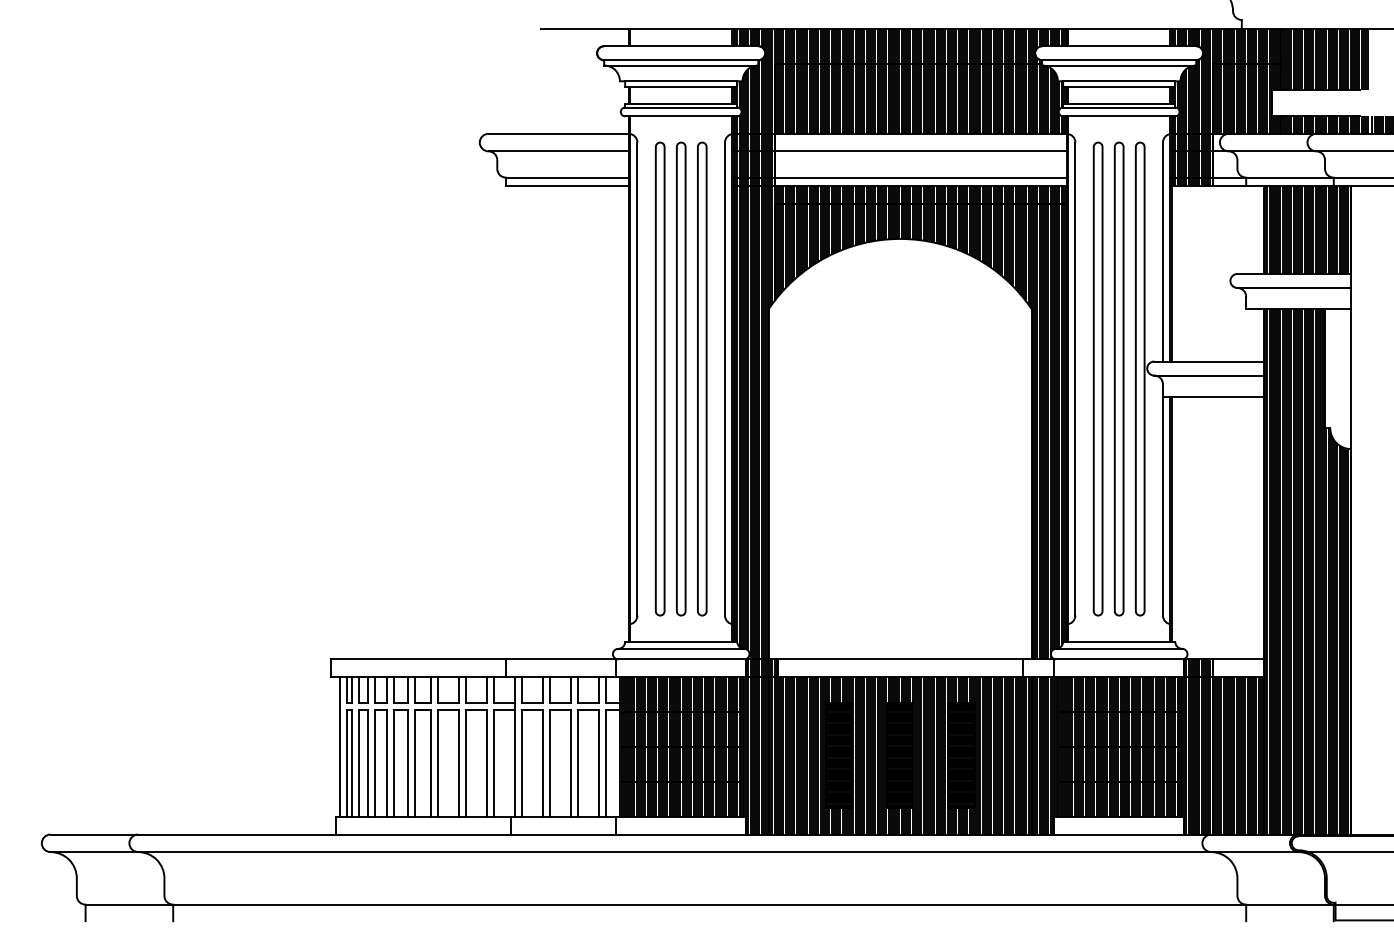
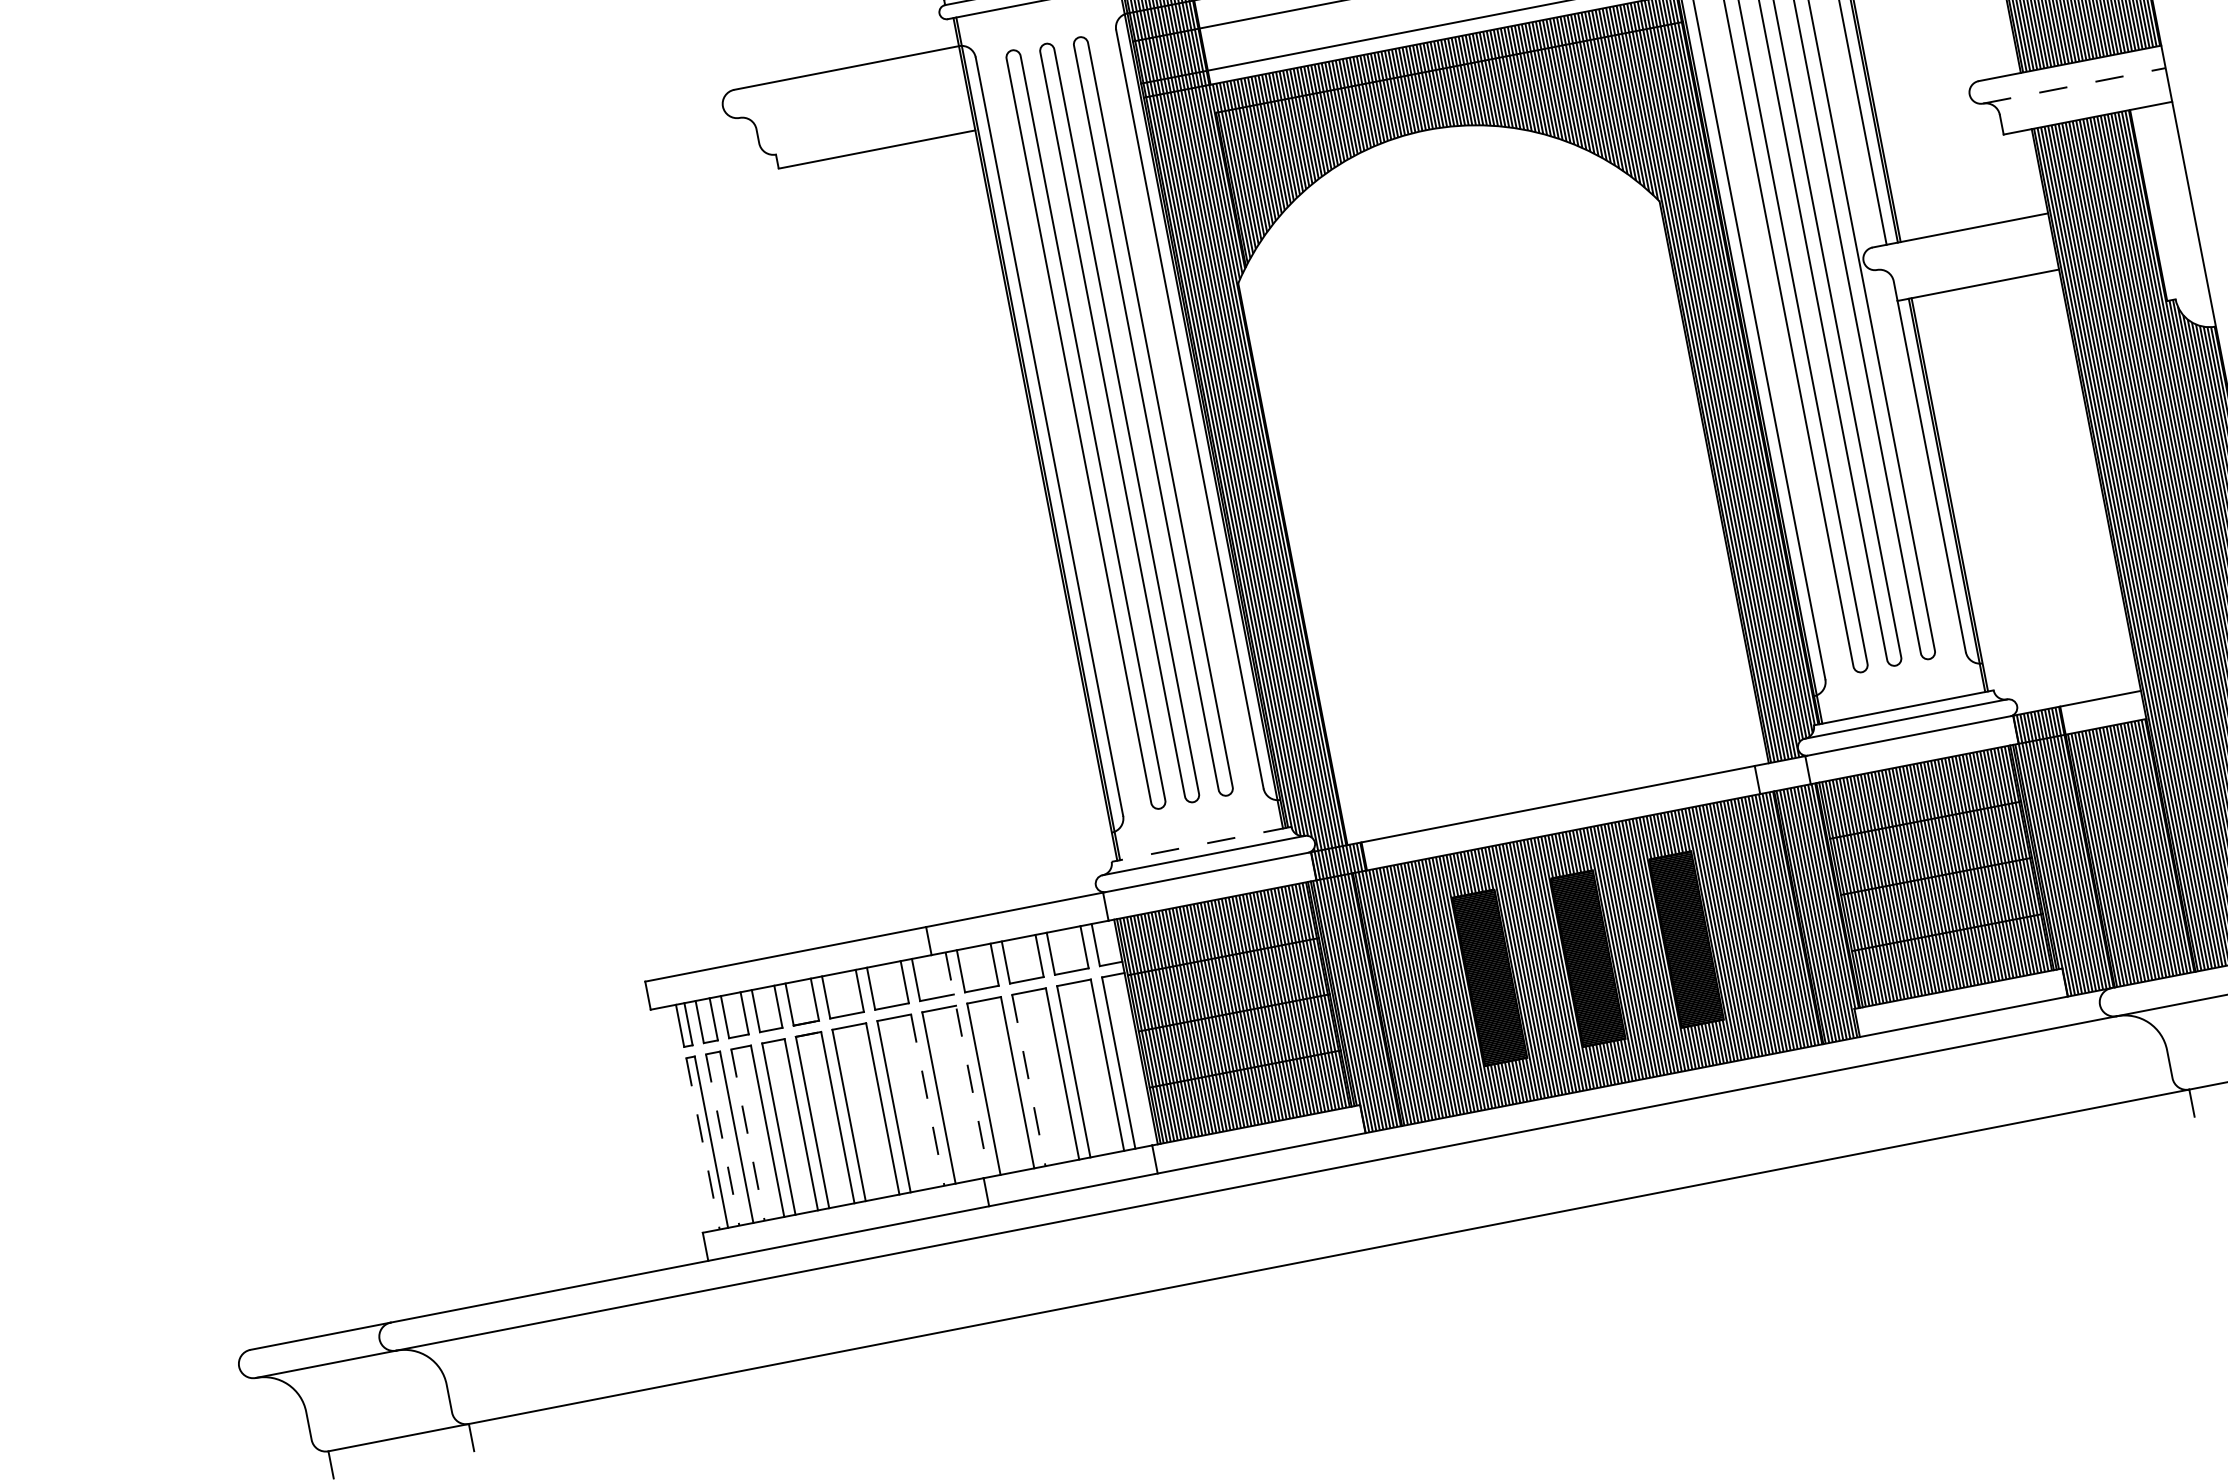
line: (558, 151) -> (851, 96), removed
line: (567, 177) -> (874, 135), removed
line: (1294, 287) -> (2074, 85), solid -> dashed
line: (1208, 375) -> (1963, 252), removed
line: (680, 641) -> (1200, 843), solid -> dashed
line: (339, 746) -> (686, 1118), removed
line: (514, 747) -> (967, 1065), solid -> dashed
line: (346, 764) -> (703, 1145), solid -> dashed
line: (358, 764) -> (722, 1141), solid -> dashed
line: (374, 764) -> (747, 1136), solid -> dashed
line: (486, 764) -> (927, 1101), solid -> dashed
line: (549, 764) -> (1028, 1082), solid -> dashed

